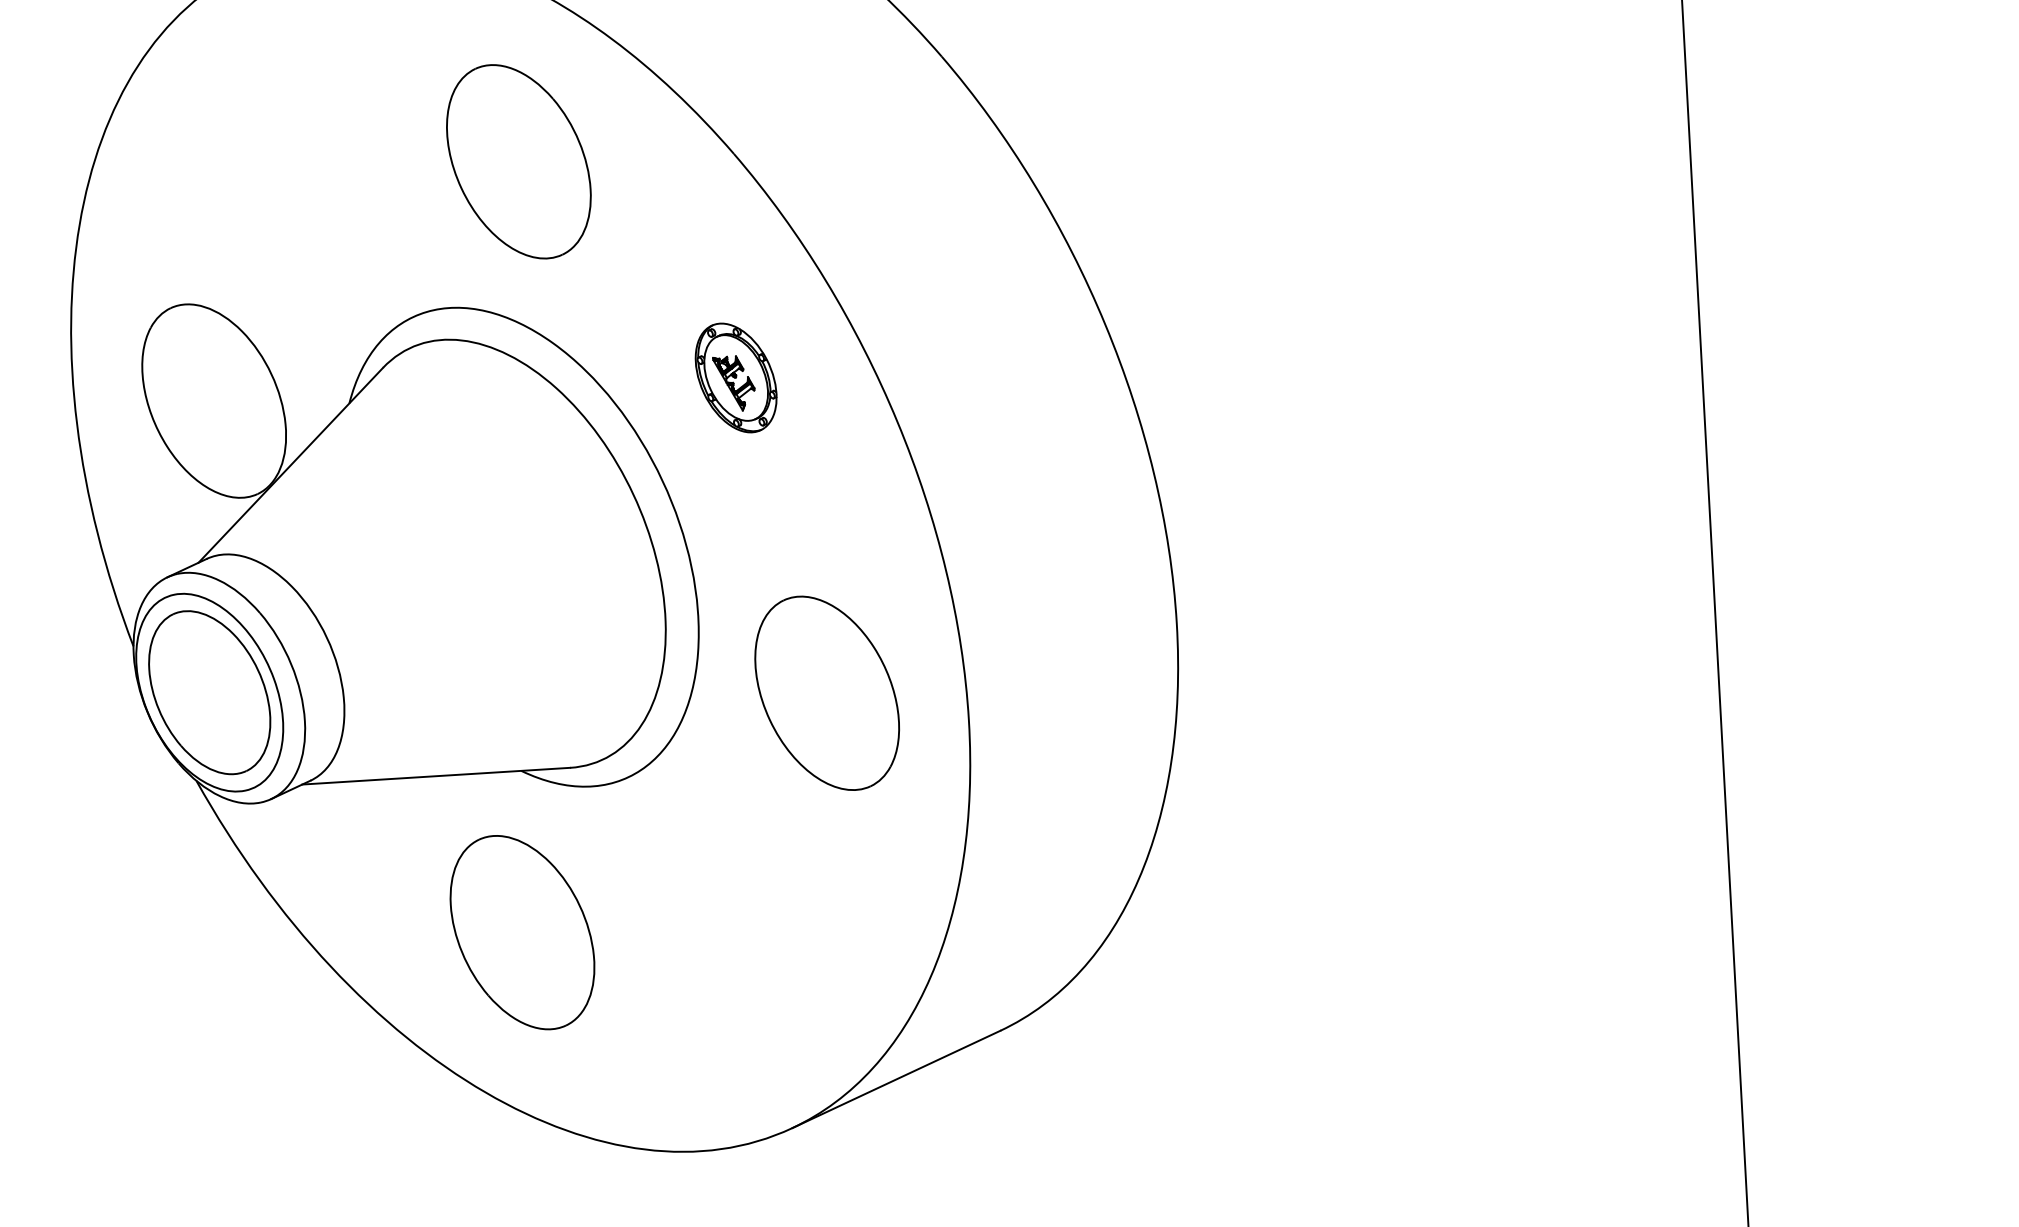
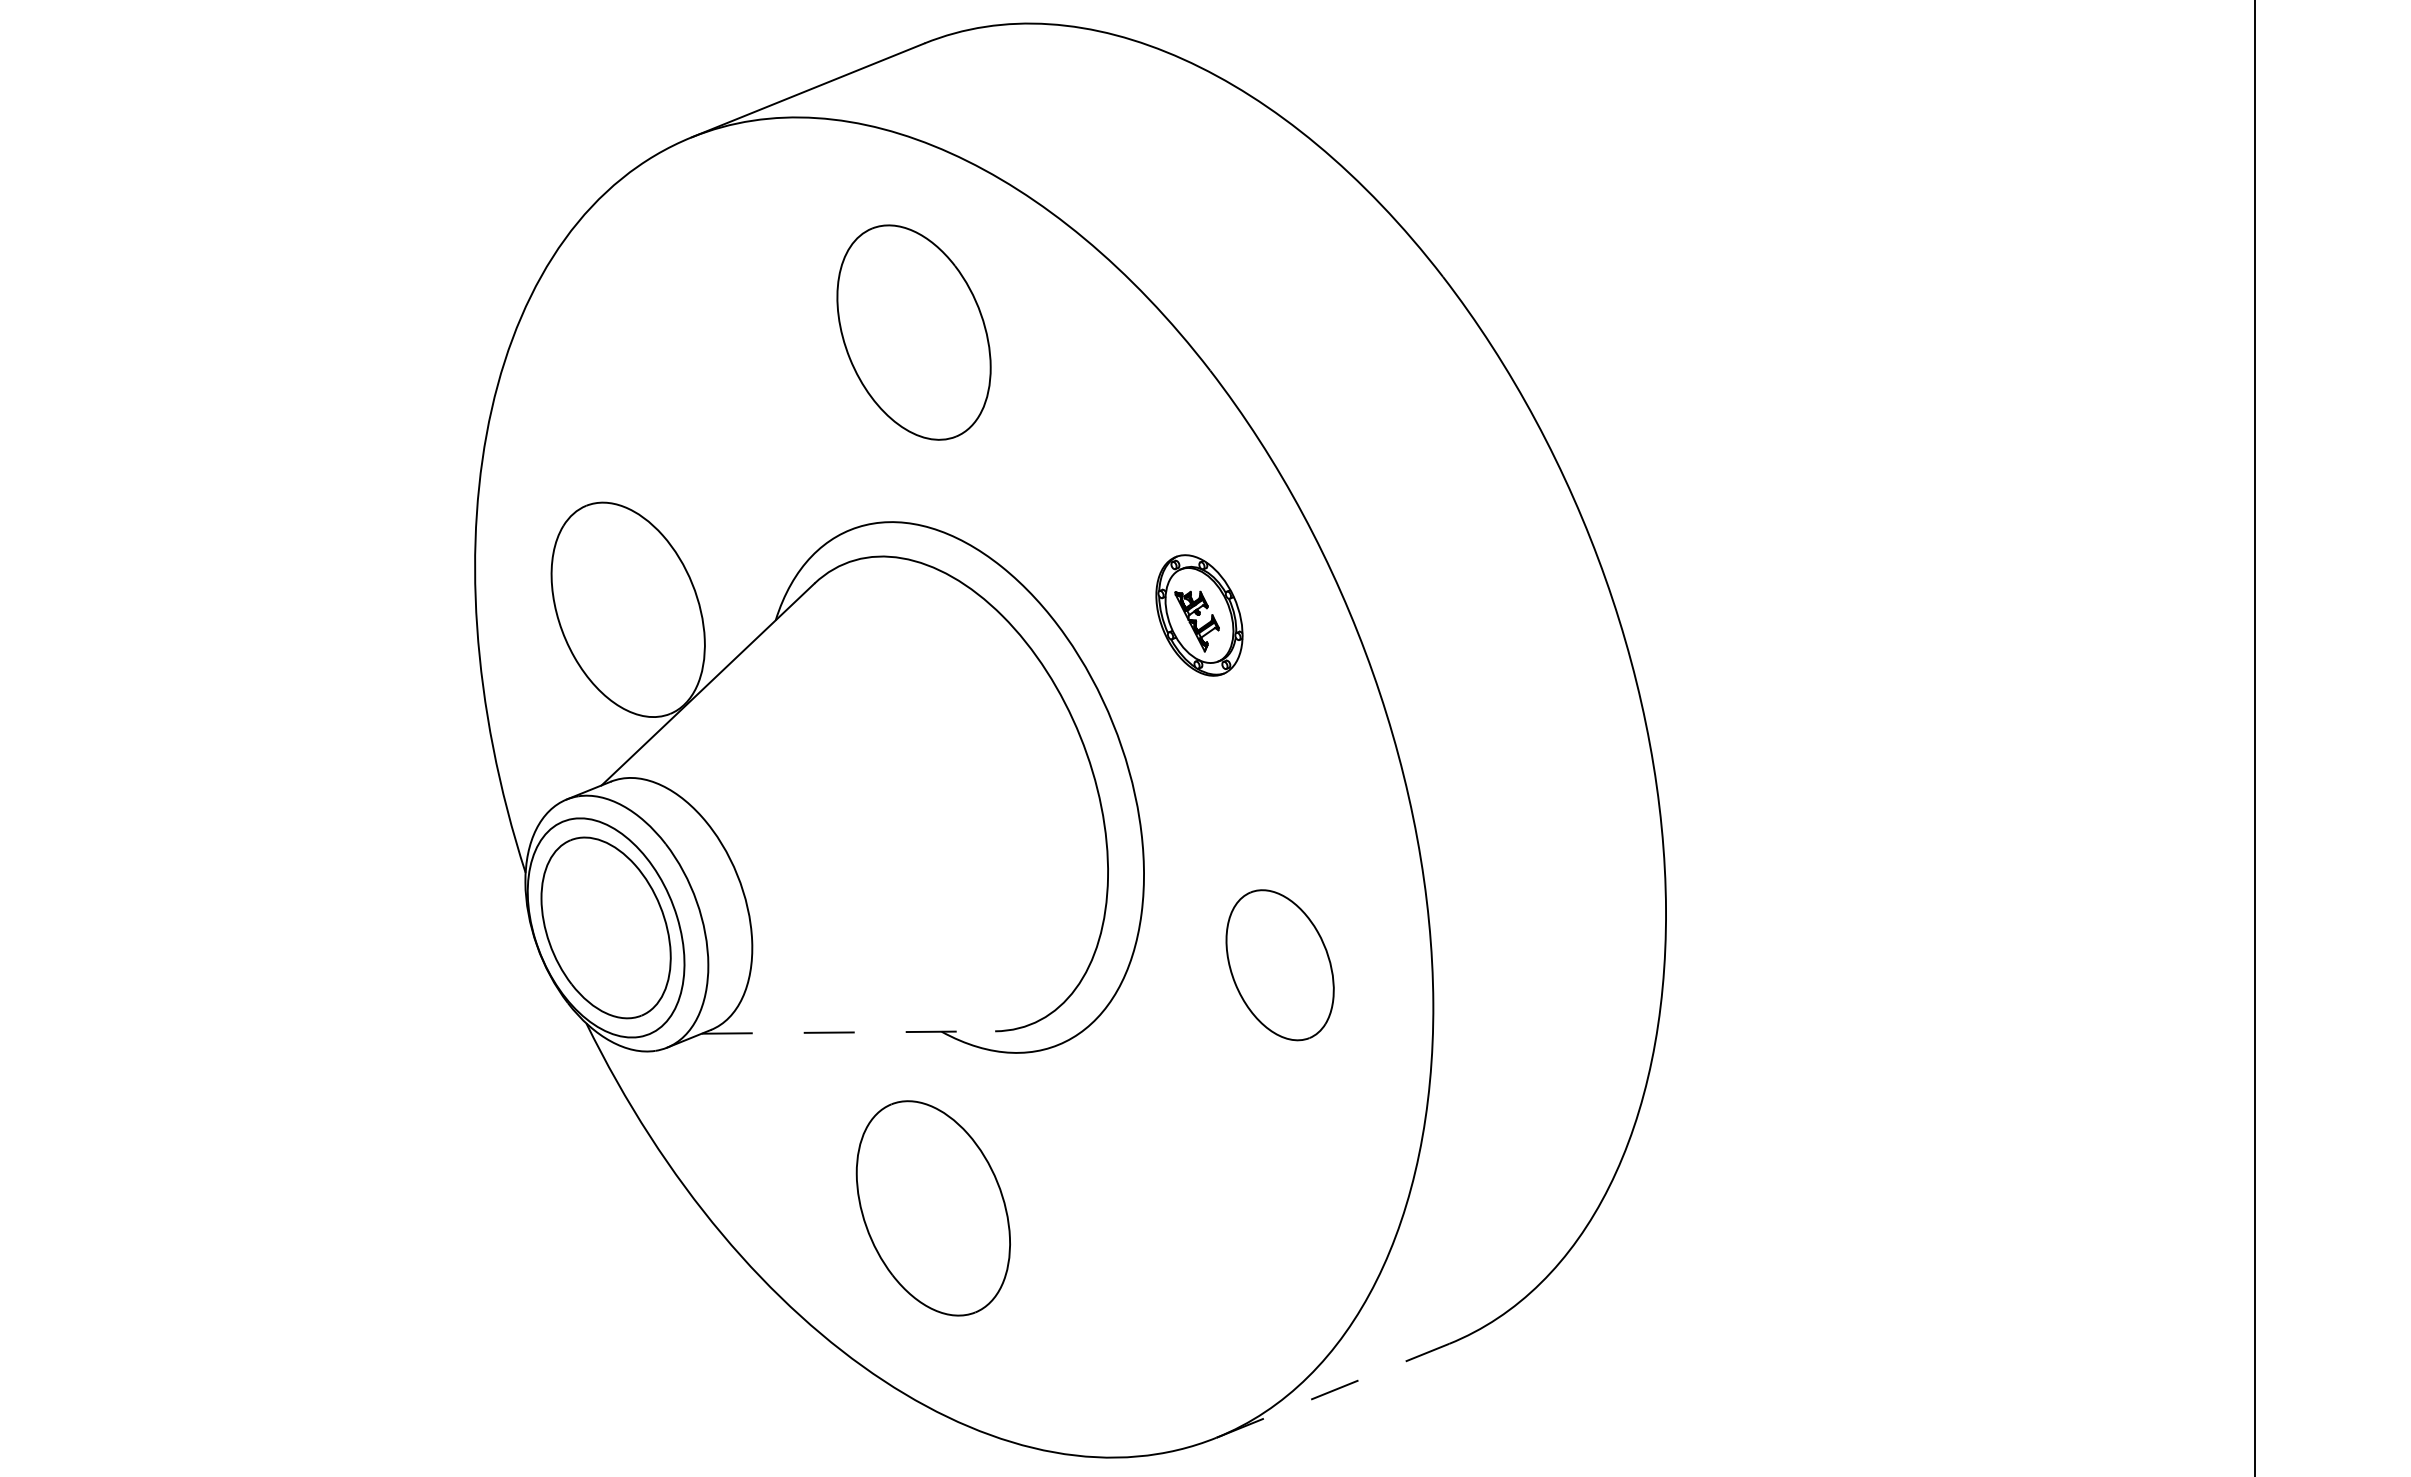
part: (518, 161) -> (913, 332), moved
part: (826, 693) -> (1279, 965), size x0.7
line: (436, 776) -> (848, 1032), solid -> dashed
line: (896, 1079) -> (1333, 1390), solid -> dashed

